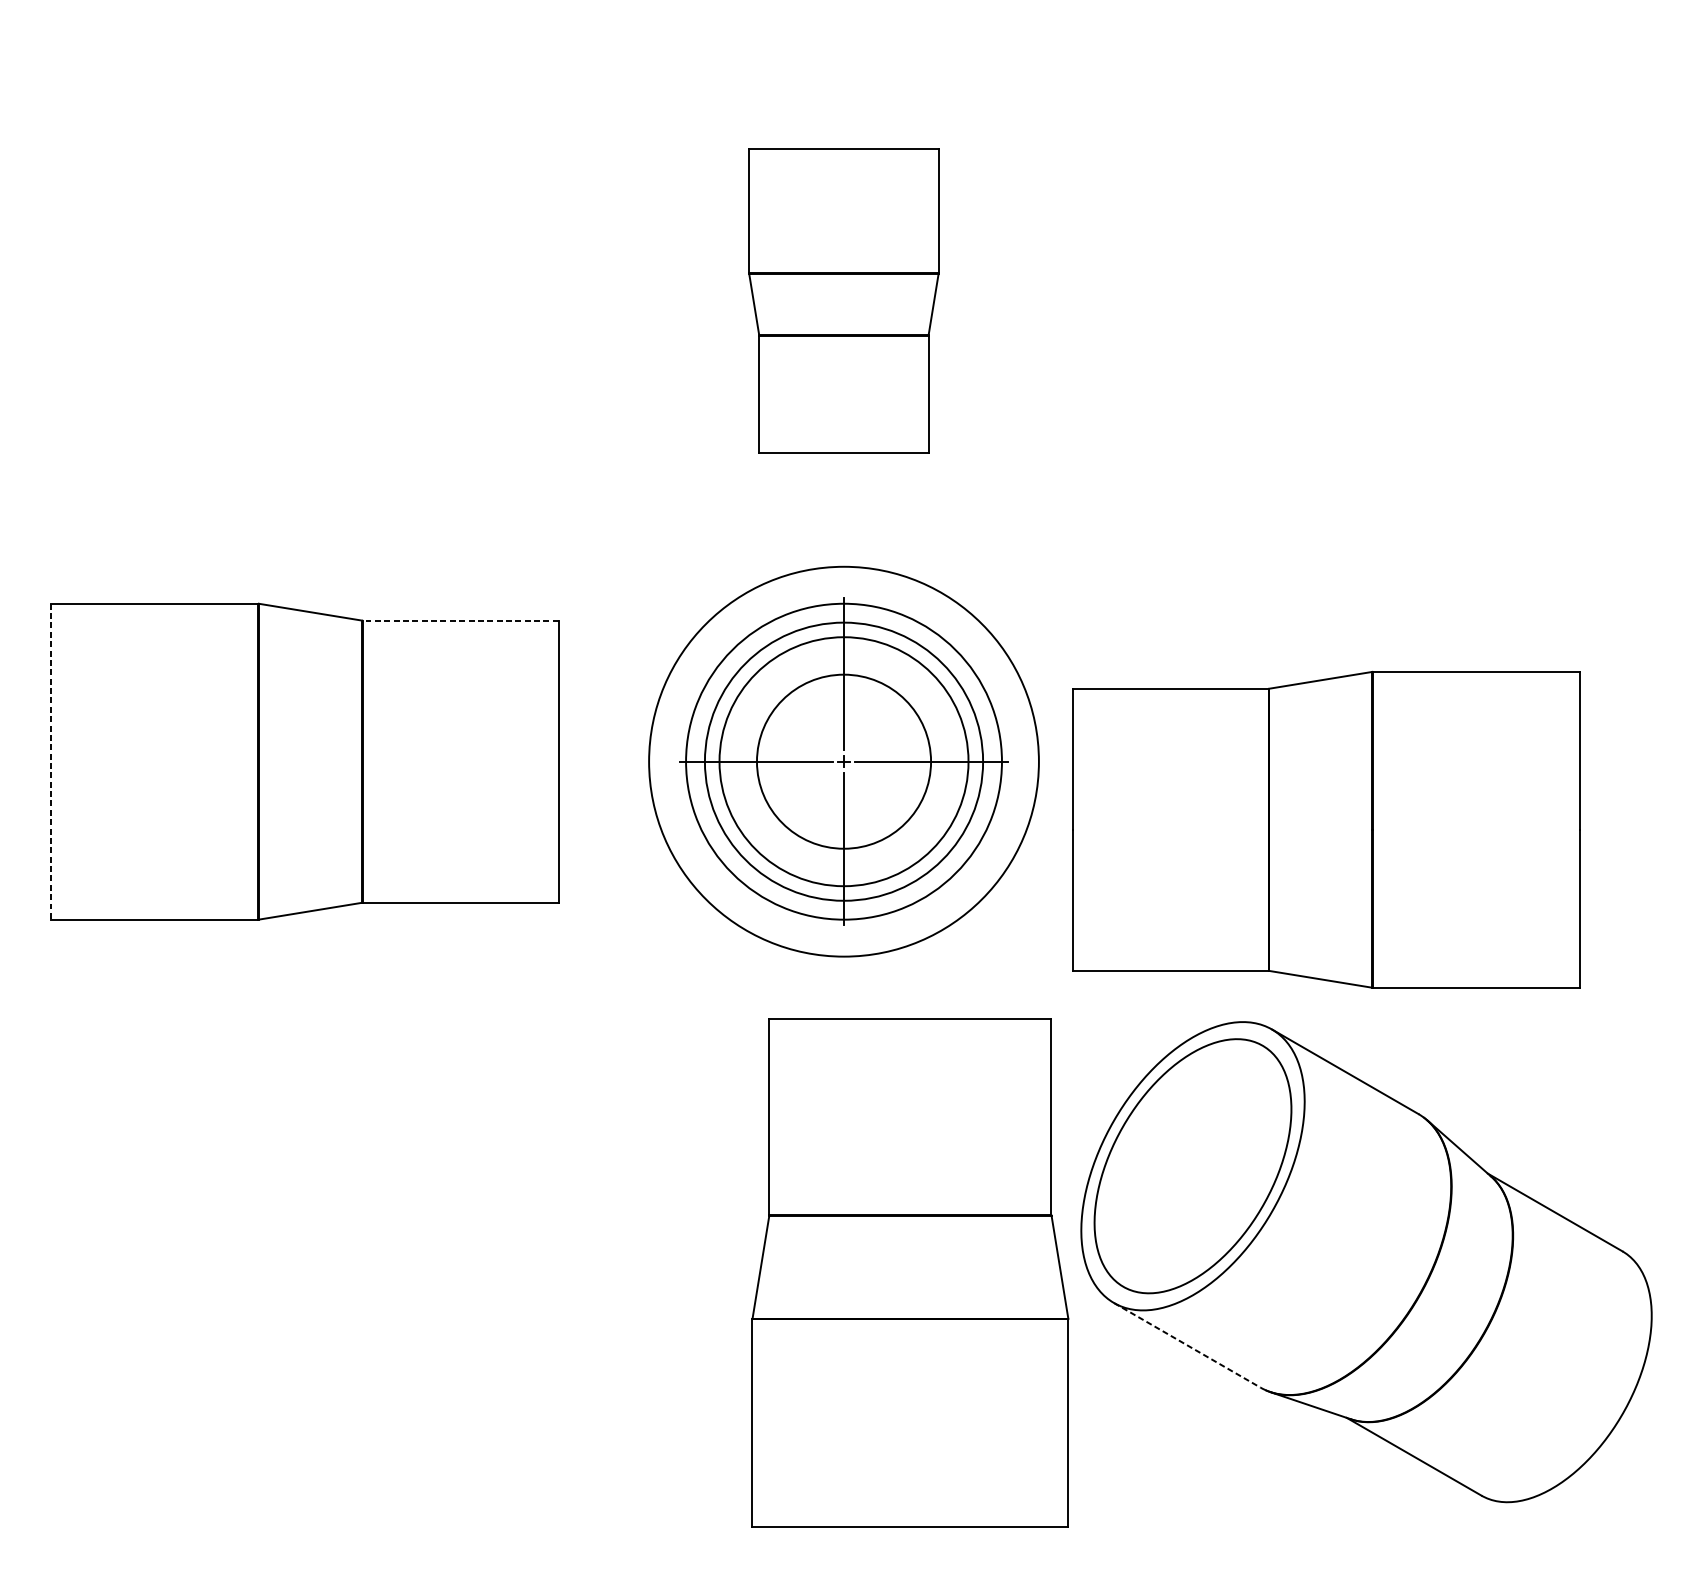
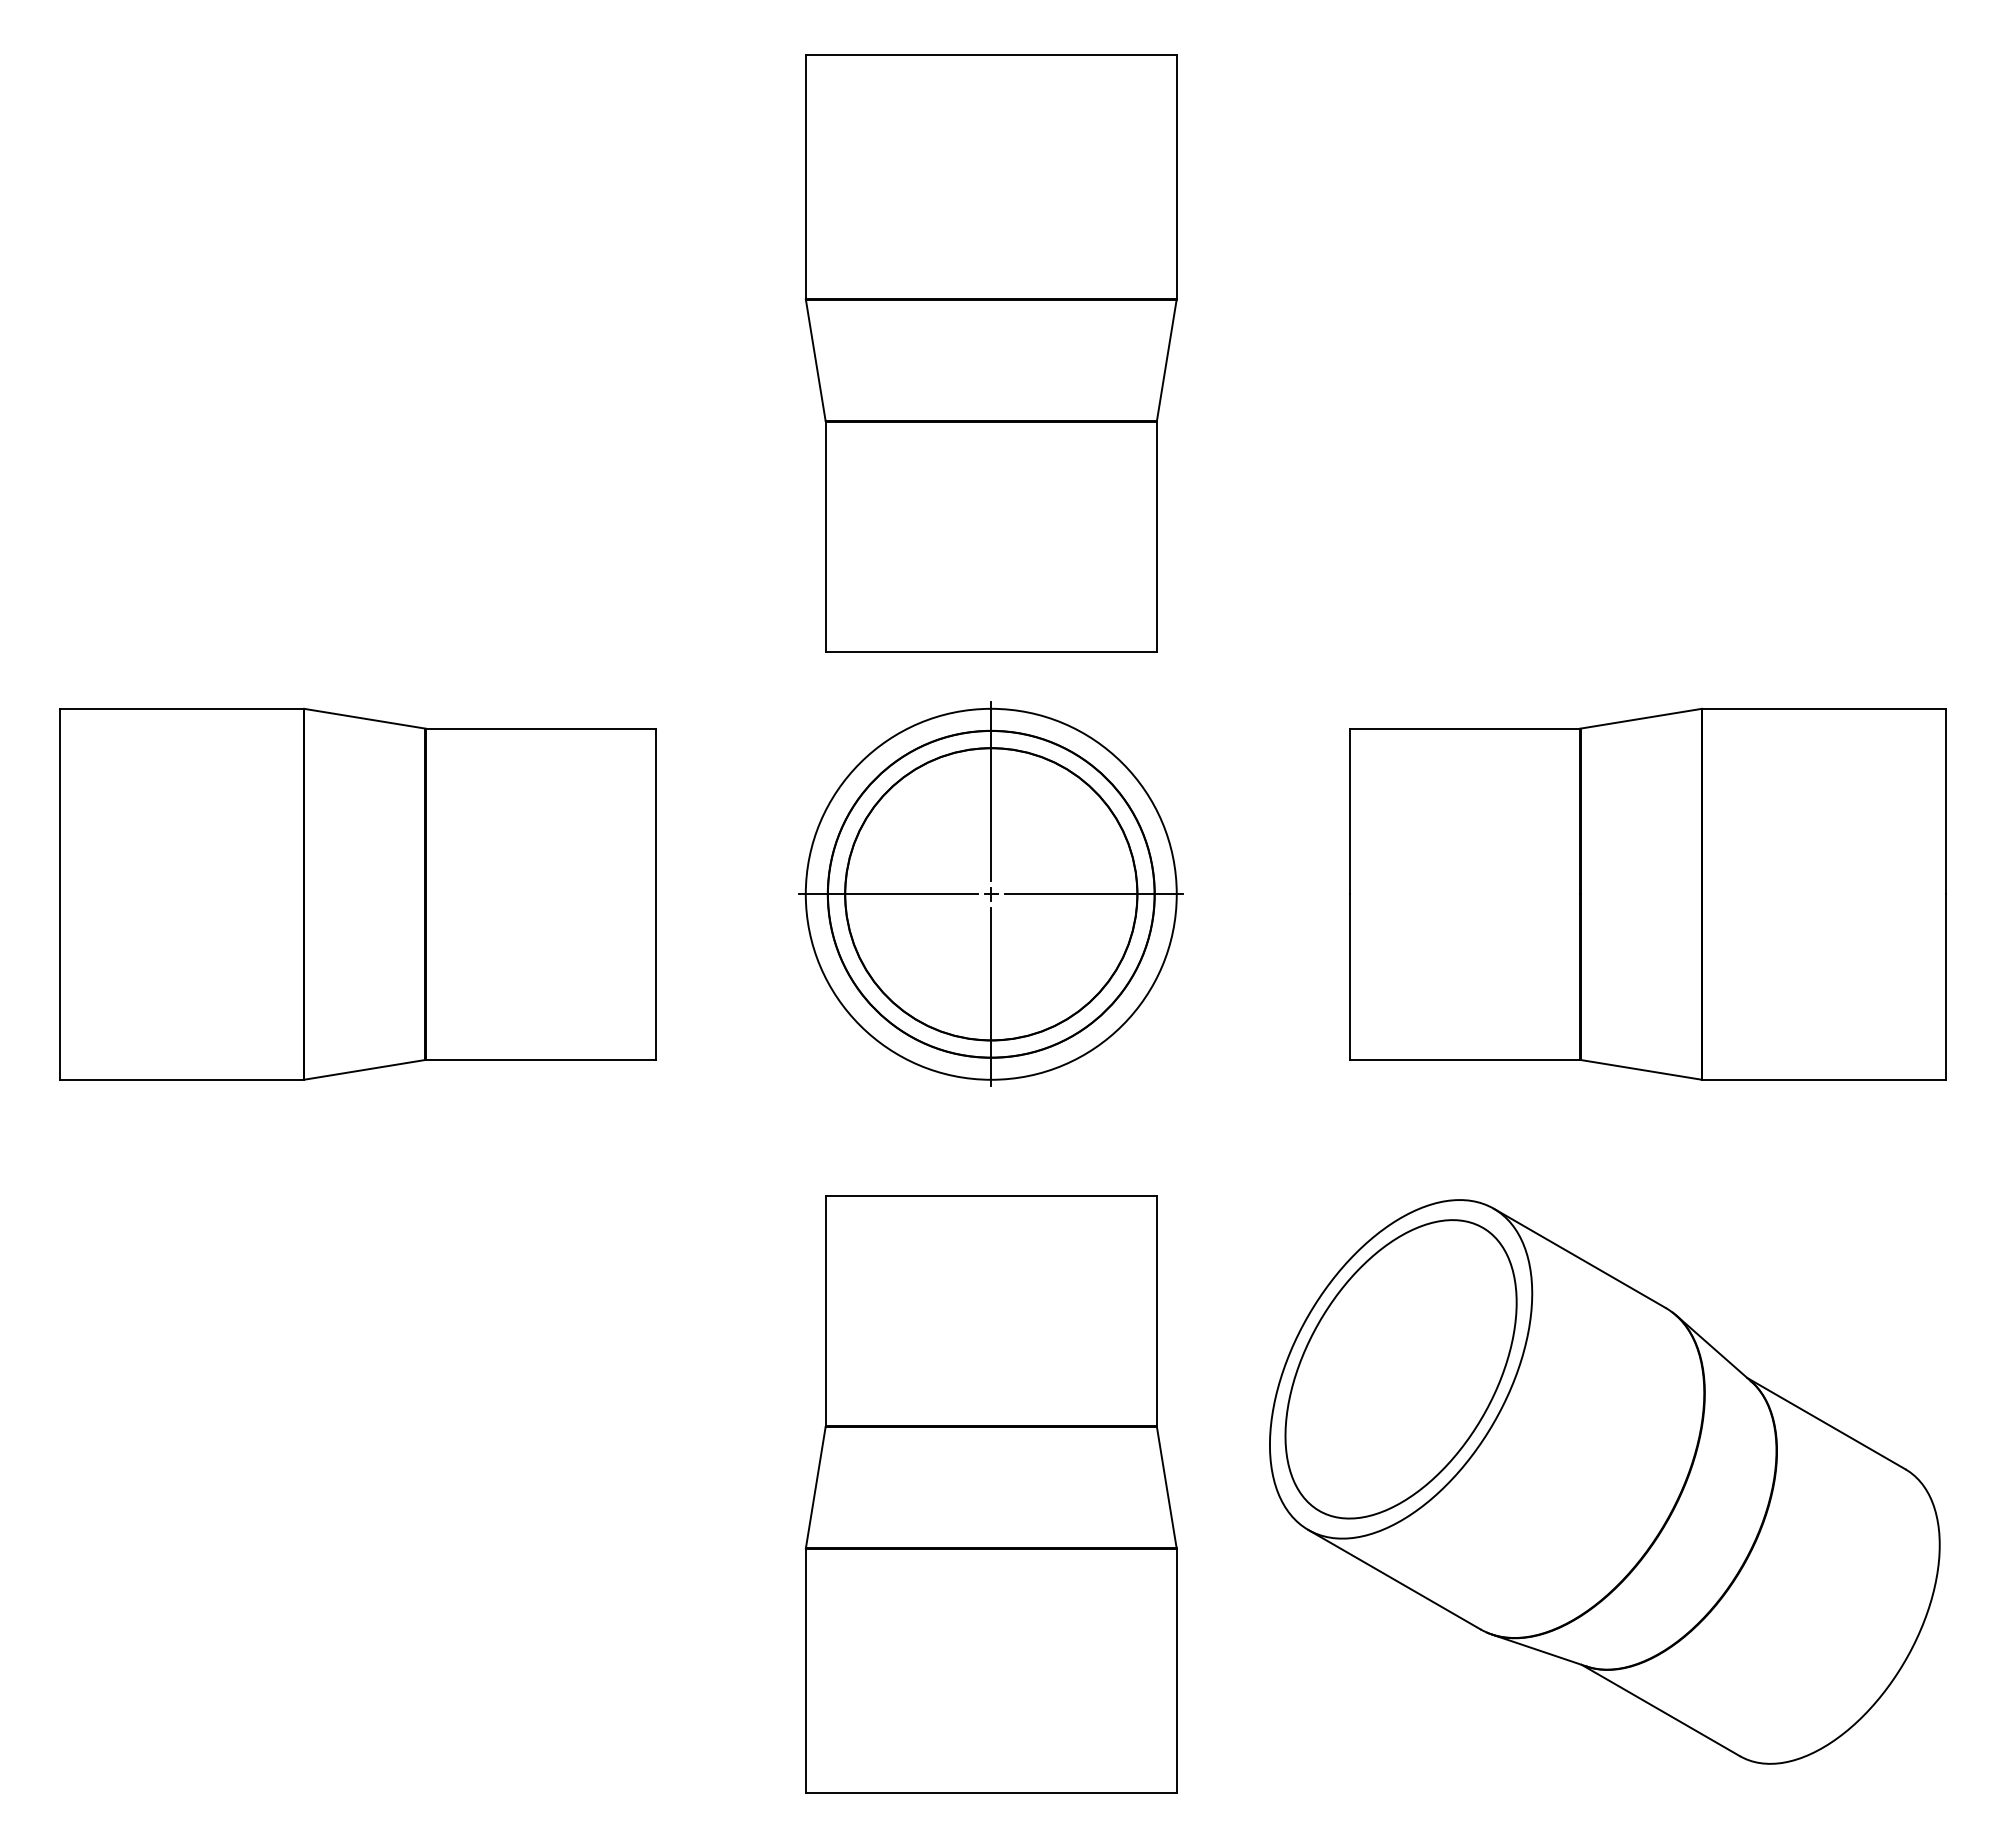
part: (843, 301) -> (990, 353), size x1.67
line: (460, 620) -> (540, 728), dashed -> solid
line: (51, 761) -> (60, 894), dashed -> solid
circle: (843, 761) -> (990, 893), size x0.71
circle: (844, 761) -> (991, 894), size x1.43
part: (1326, 829) -> (1647, 893), moved
part: (909, 1272) -> (990, 1494), moved
line: (1187, 1345) -> (1394, 1579), dashed -> solid

